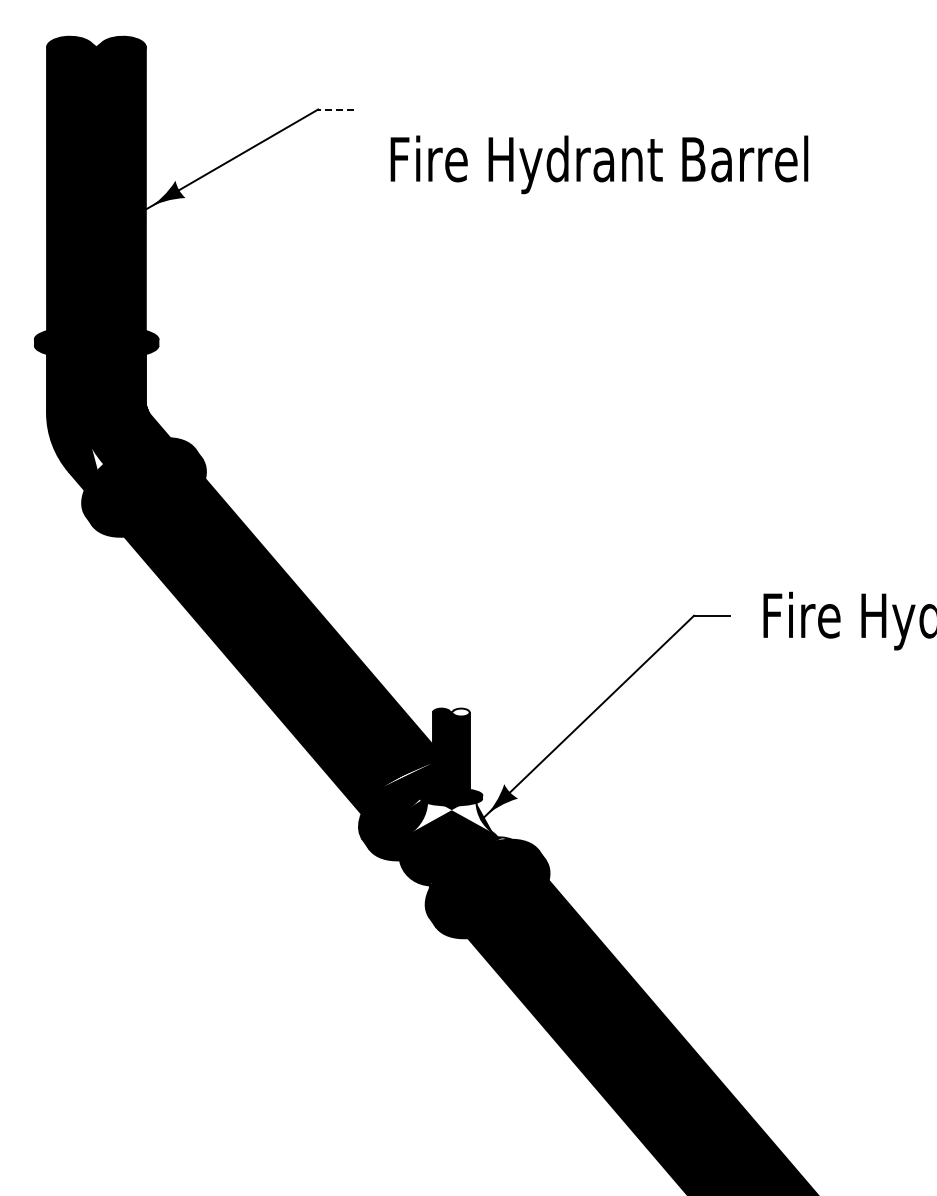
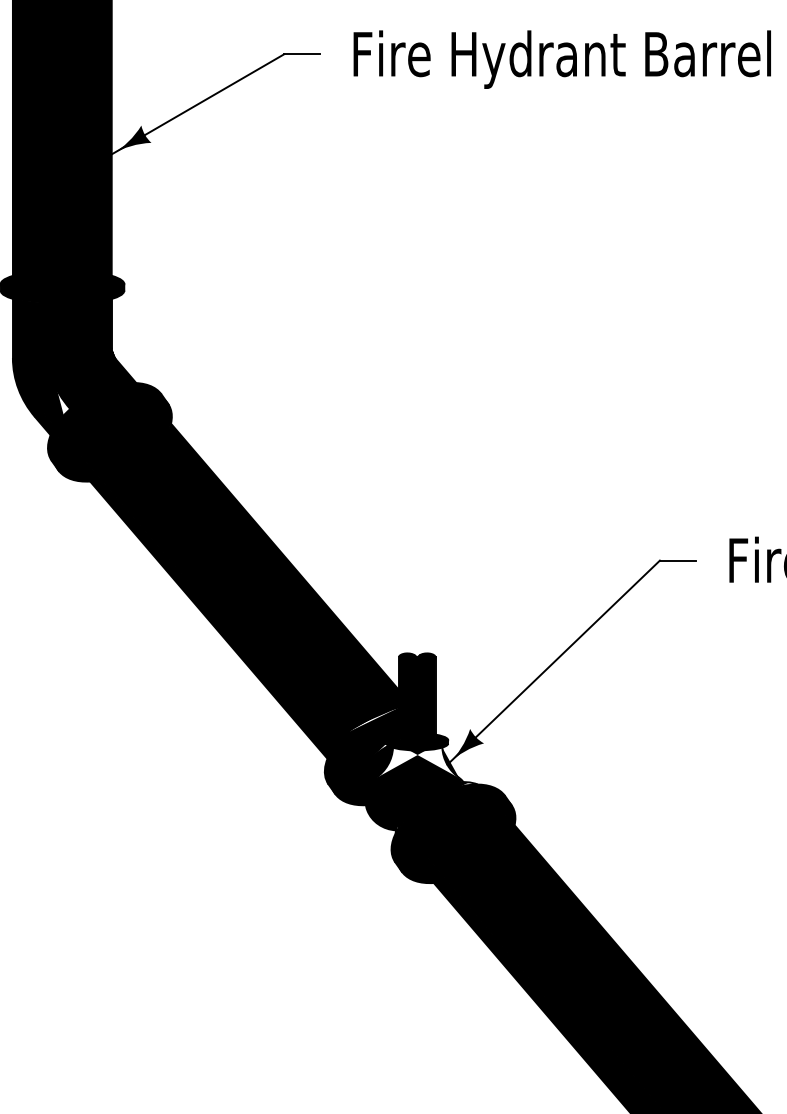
line: (336, 109) -> (302, 54), dashed -> solid
text: (599, 164) -> (562, 59), moved
fill: (460, 712) -> (426, 657), added

